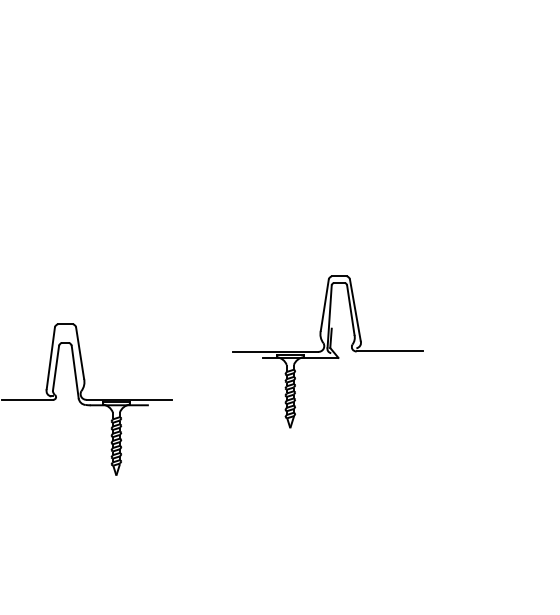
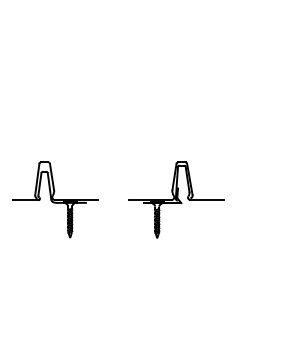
part: (328, 350) -> (176, 199), moved

